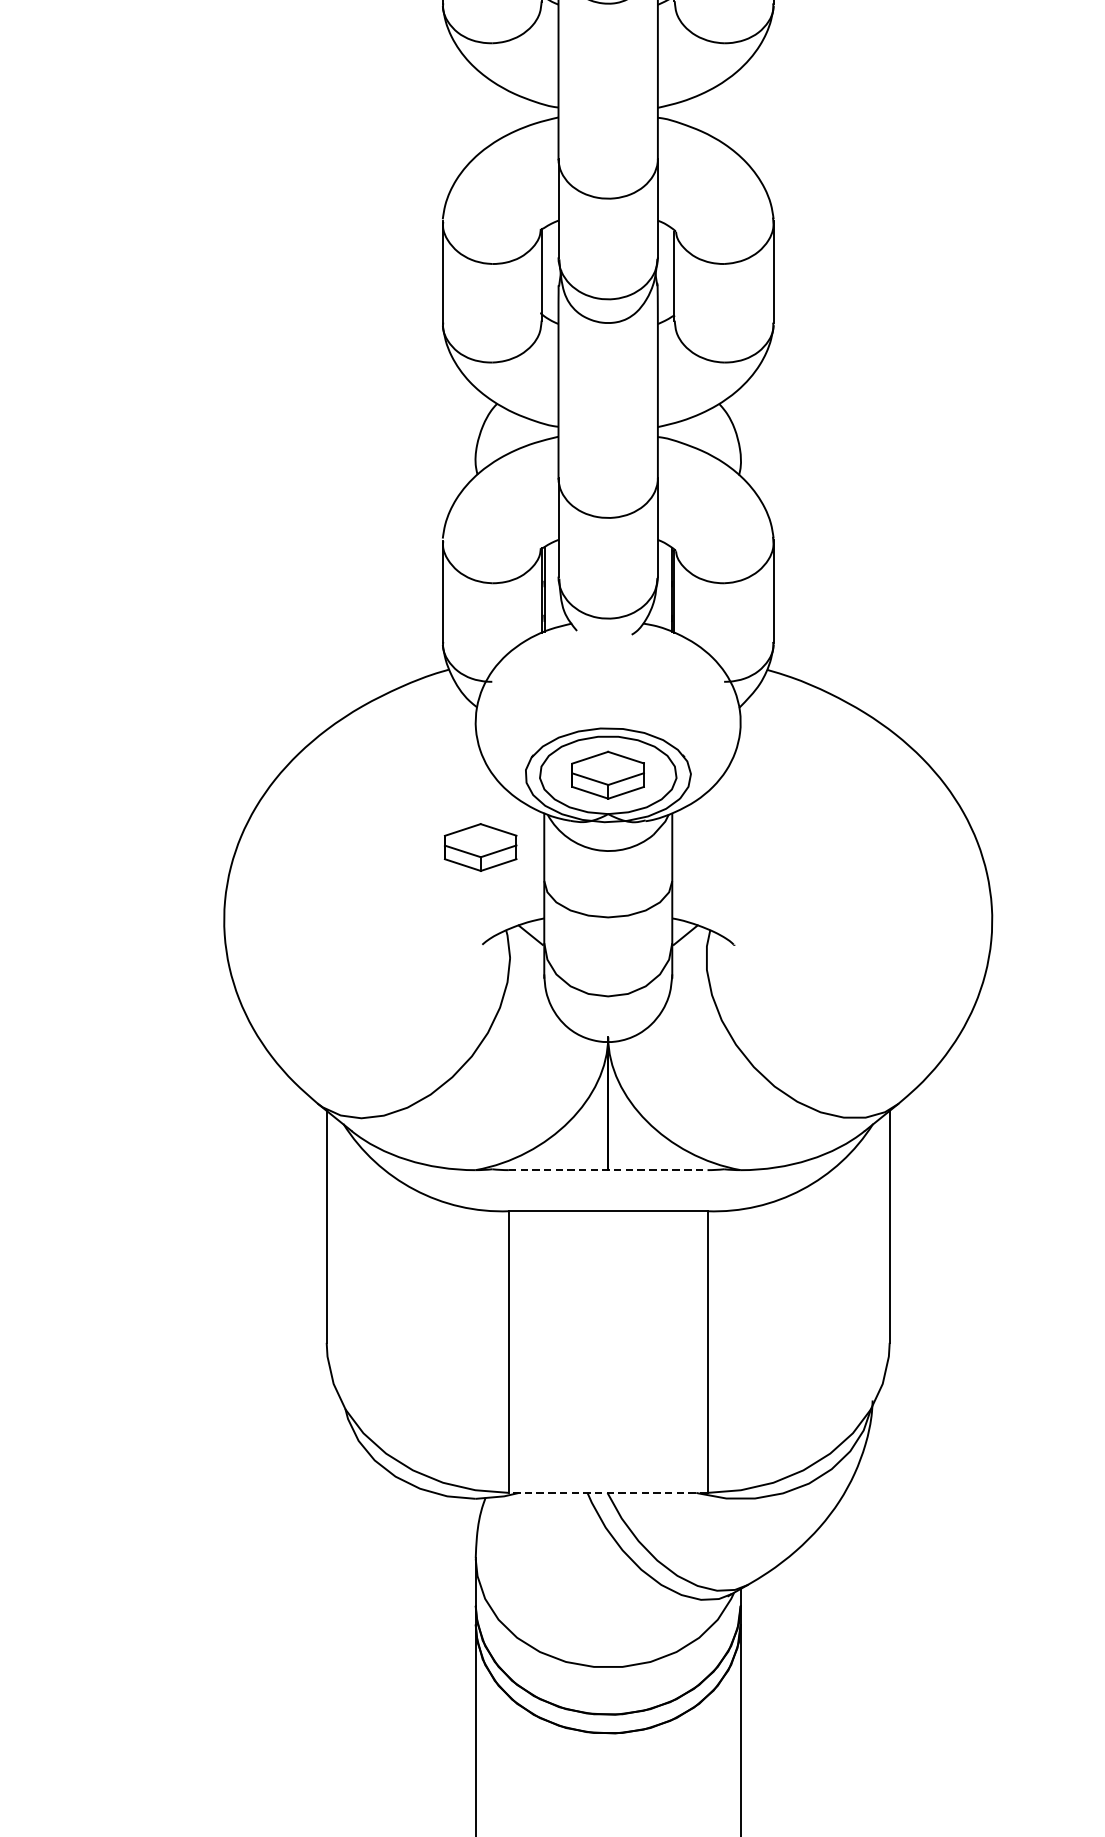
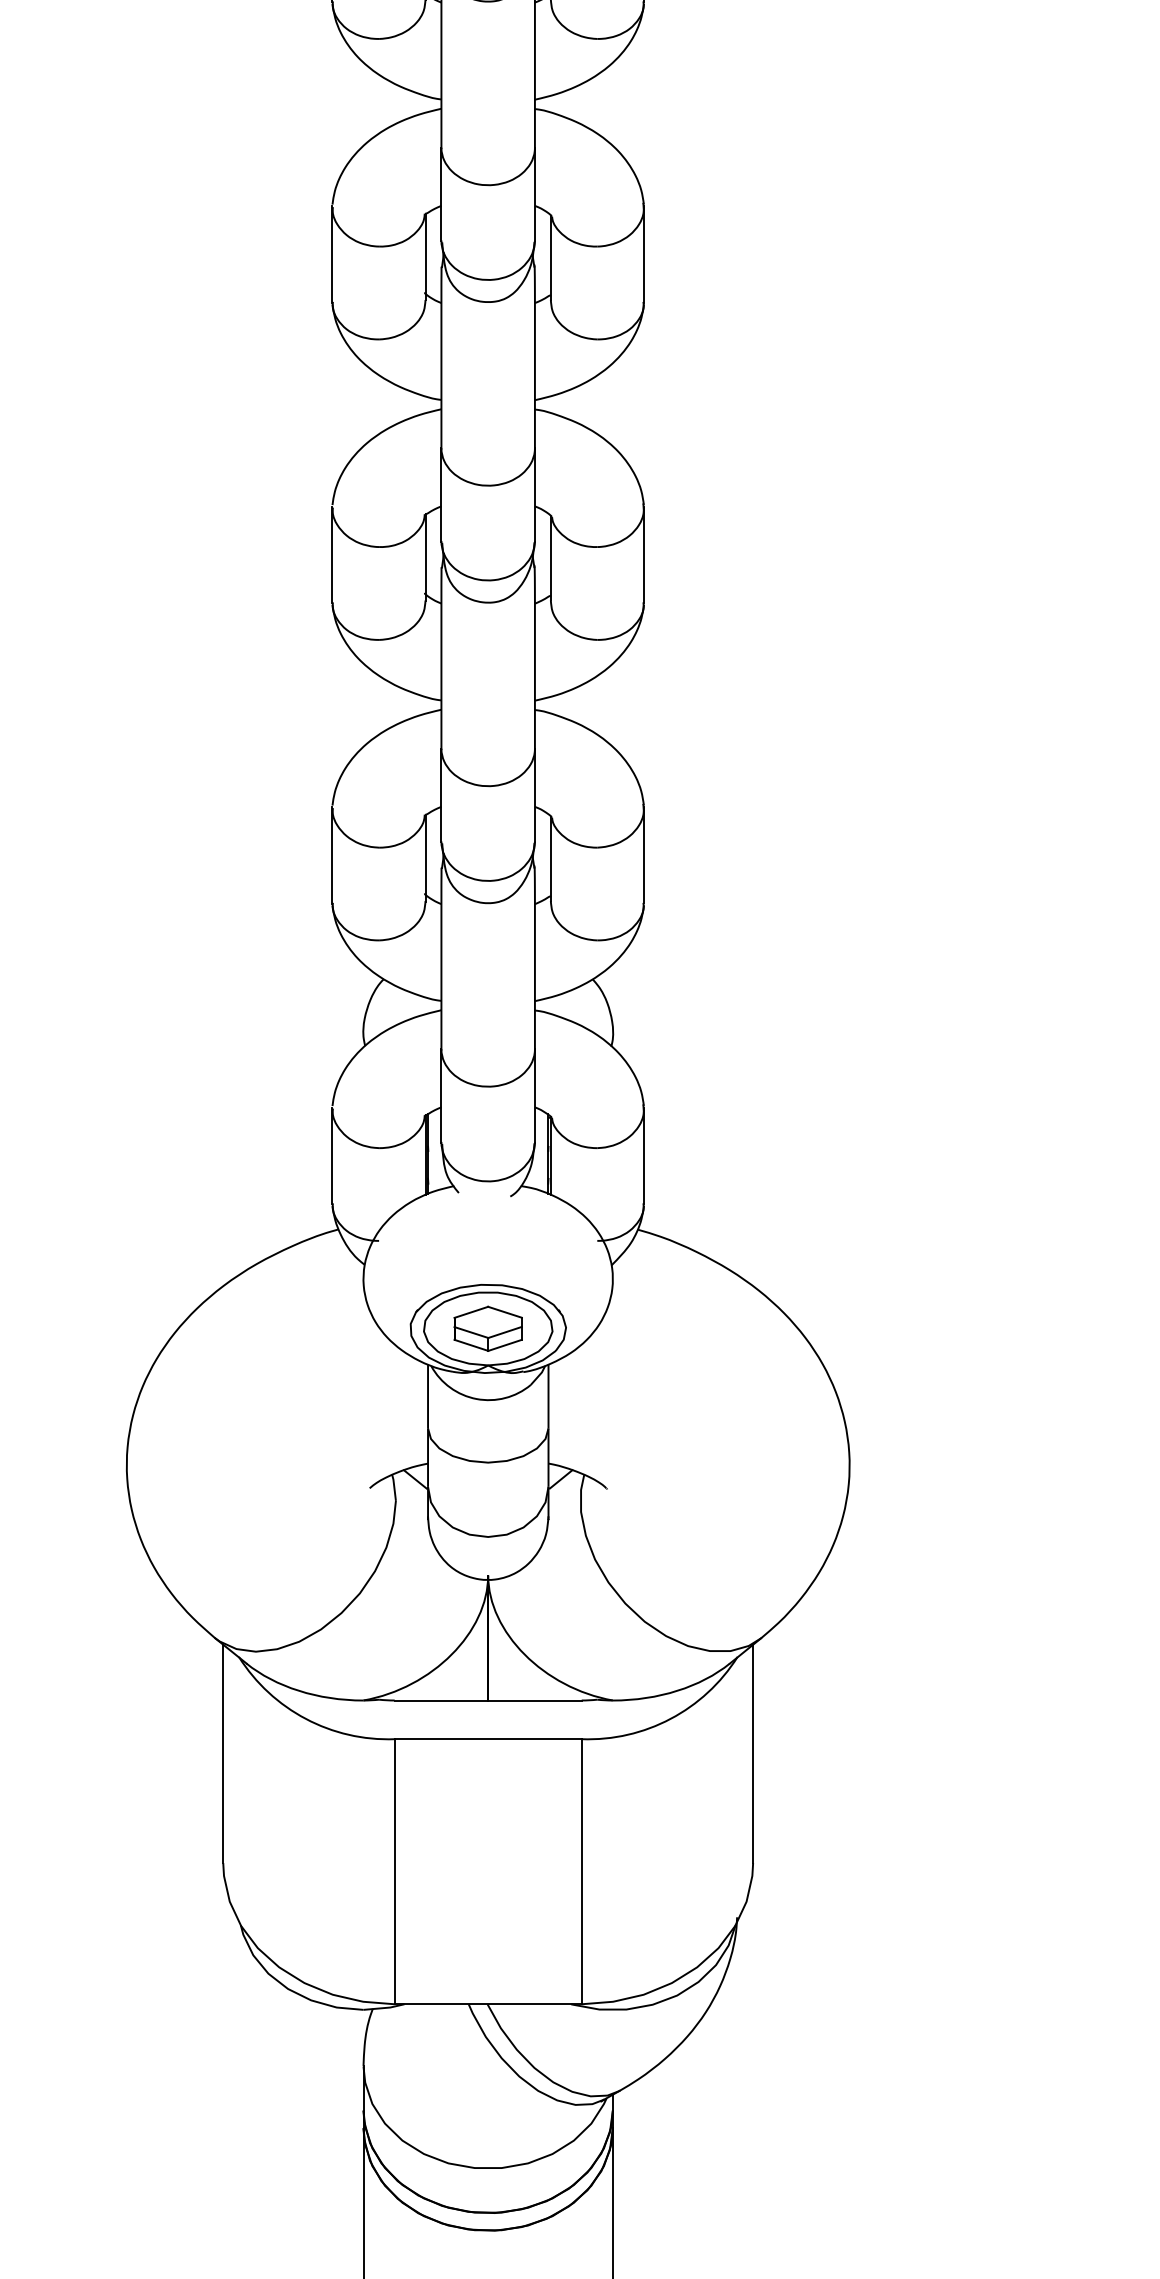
part: (479, 847) -> (367, 1396), removed
line: (608, 1170) -> (488, 1700), dashed -> solid
line: (608, 1493) -> (488, 2004), dashed -> solid

